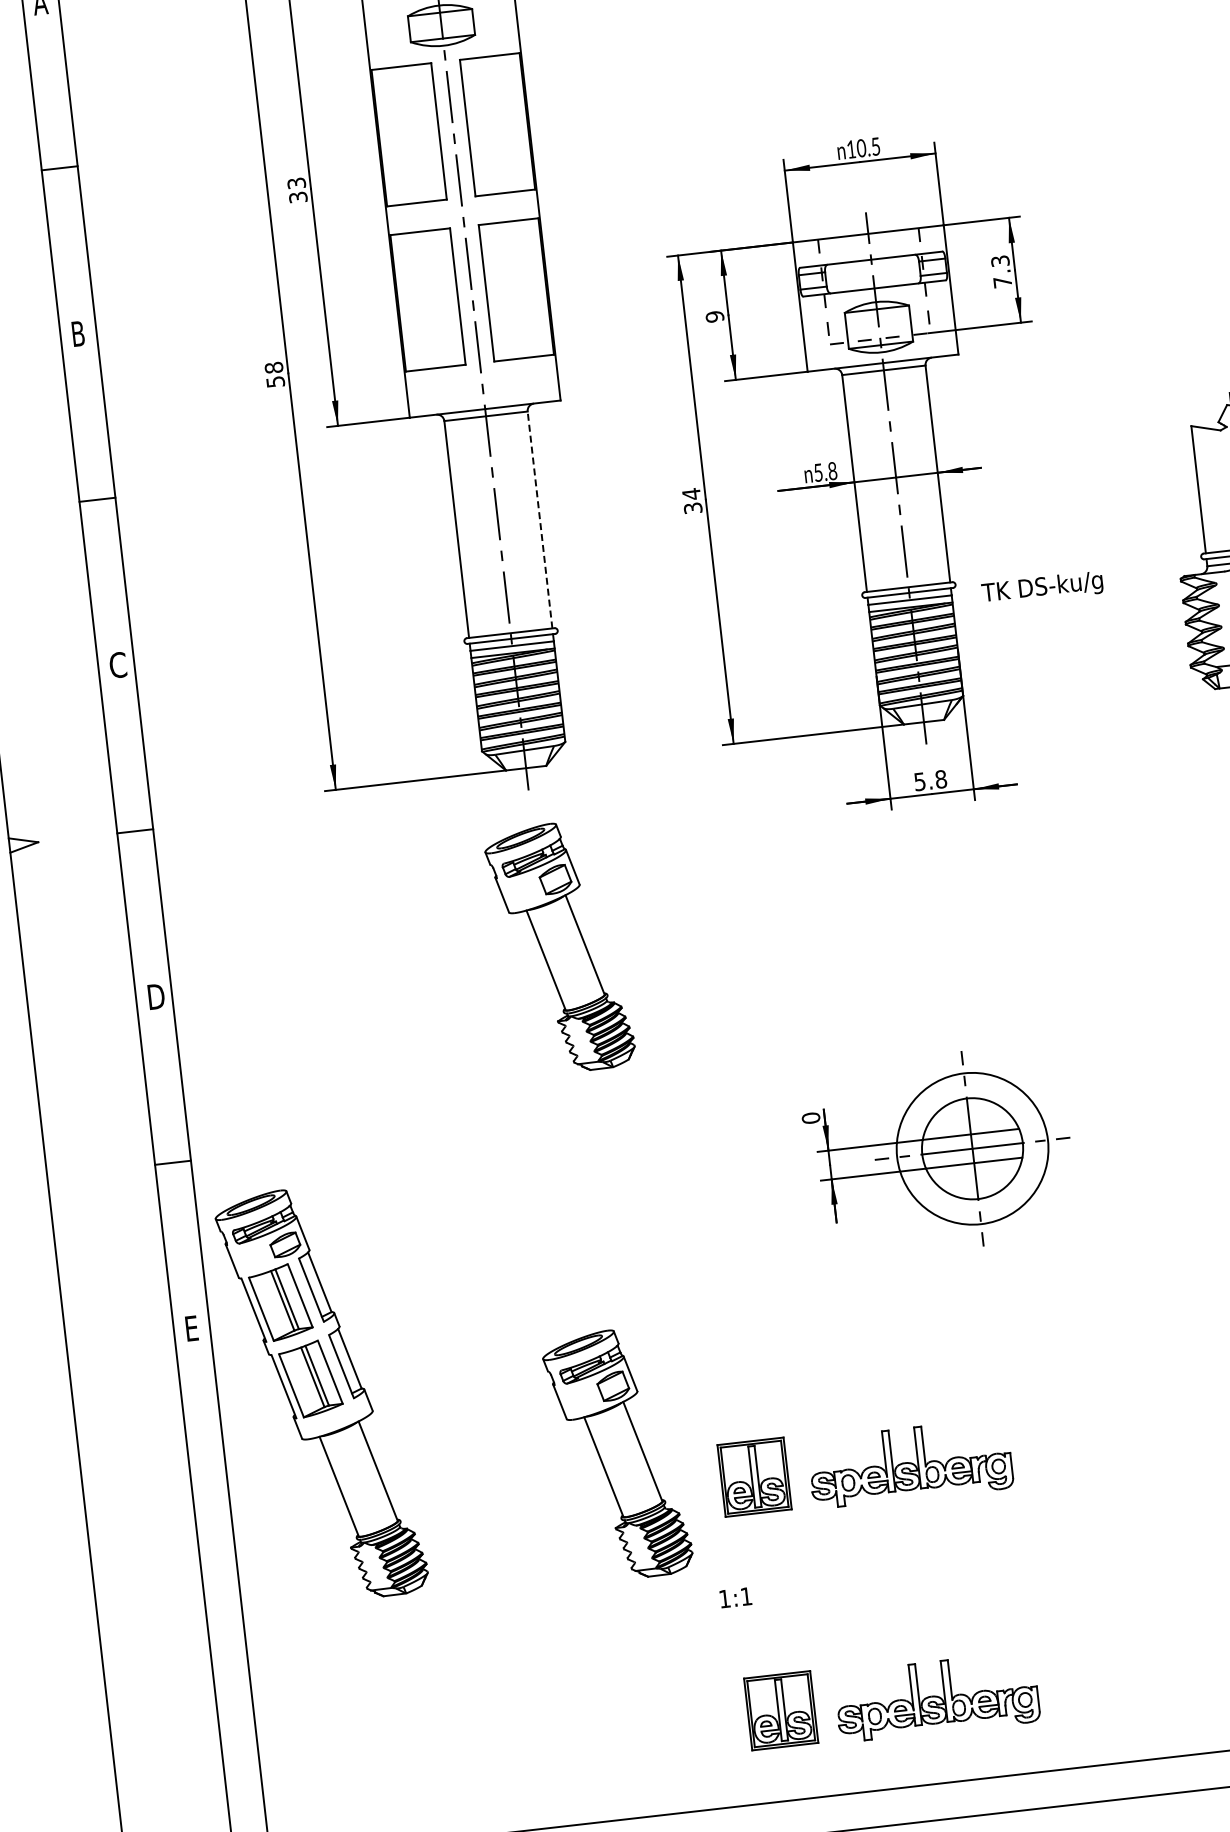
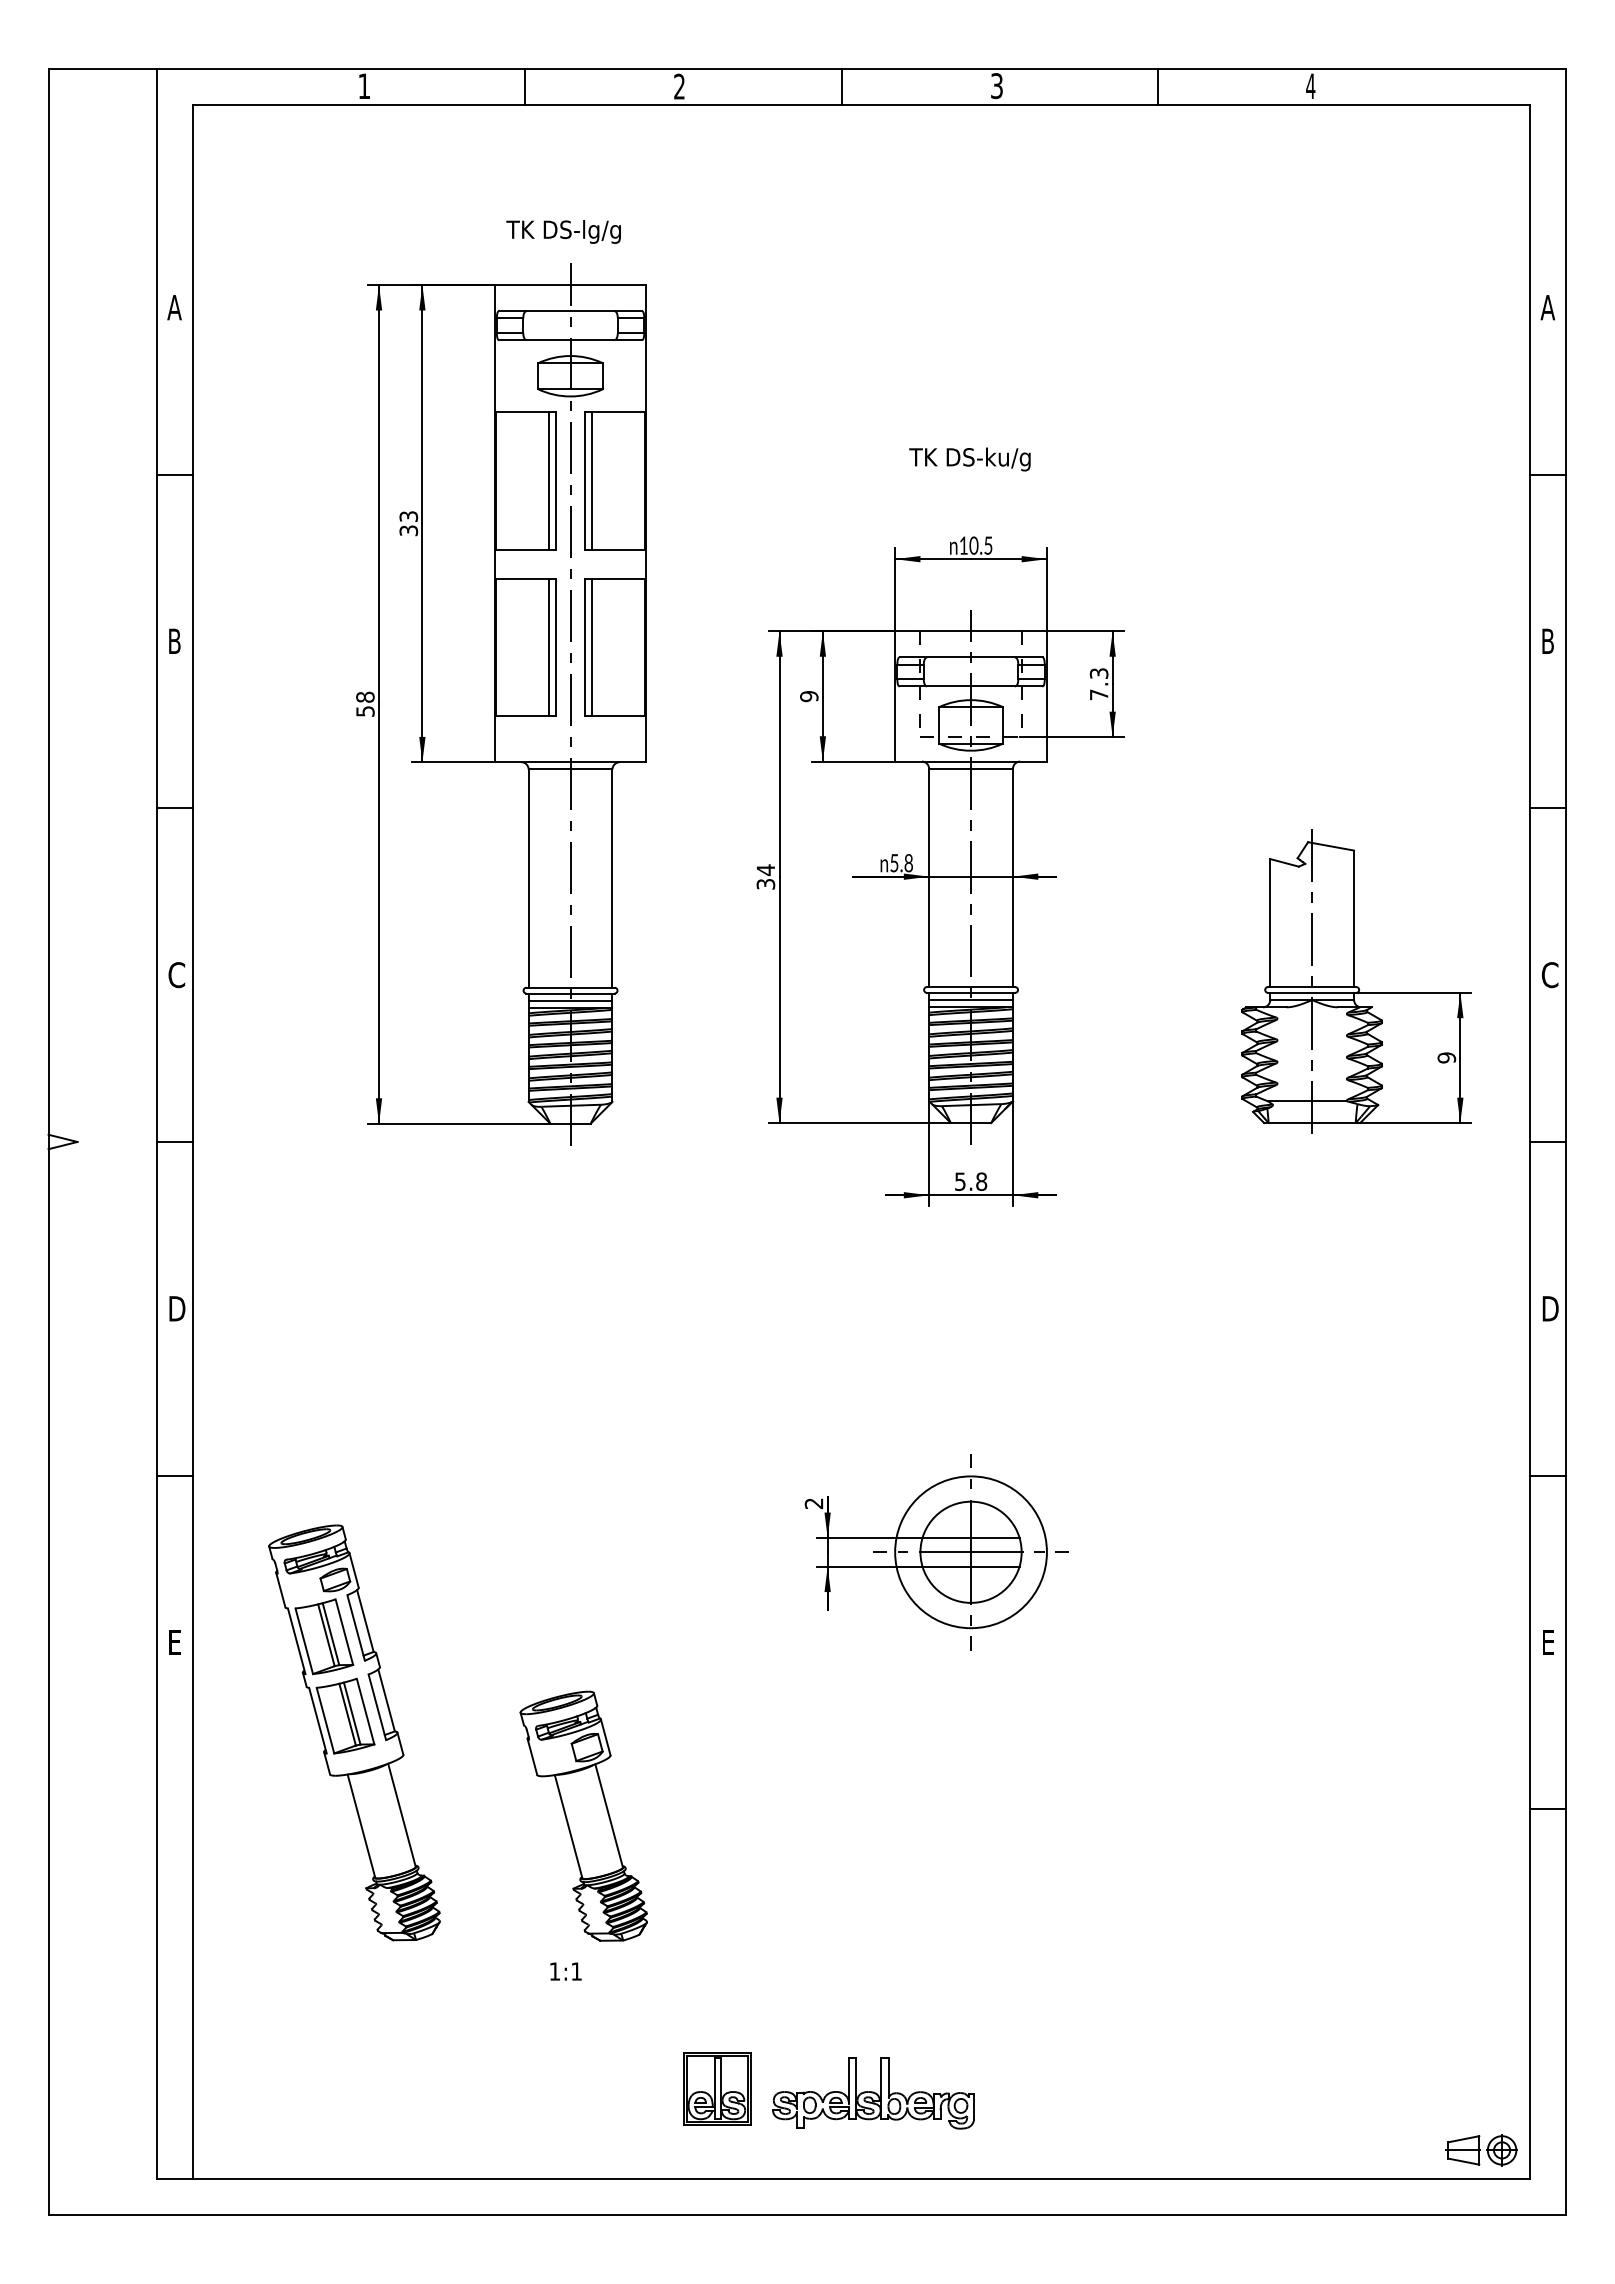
line: (474, 126) -> (591, 480), added
line: (432, 131) -> (549, 480), added
line: (492, 291) -> (591, 646), added
line: (451, 296) -> (549, 646), added
line: (540, 519) -> (612, 878), dashed -> solid
text: (1042, 588) -> (969, 459), moved
part: (559, 947) -> (583, 1305), removed
text: (810, 1118) -> (813, 1503), 0 -> 2
part: (321, 1394) -> (354, 1732), moved
part: (865, 1466) -> (828, 1855), removed
text: (735, 1597) -> (565, 1971), moved

